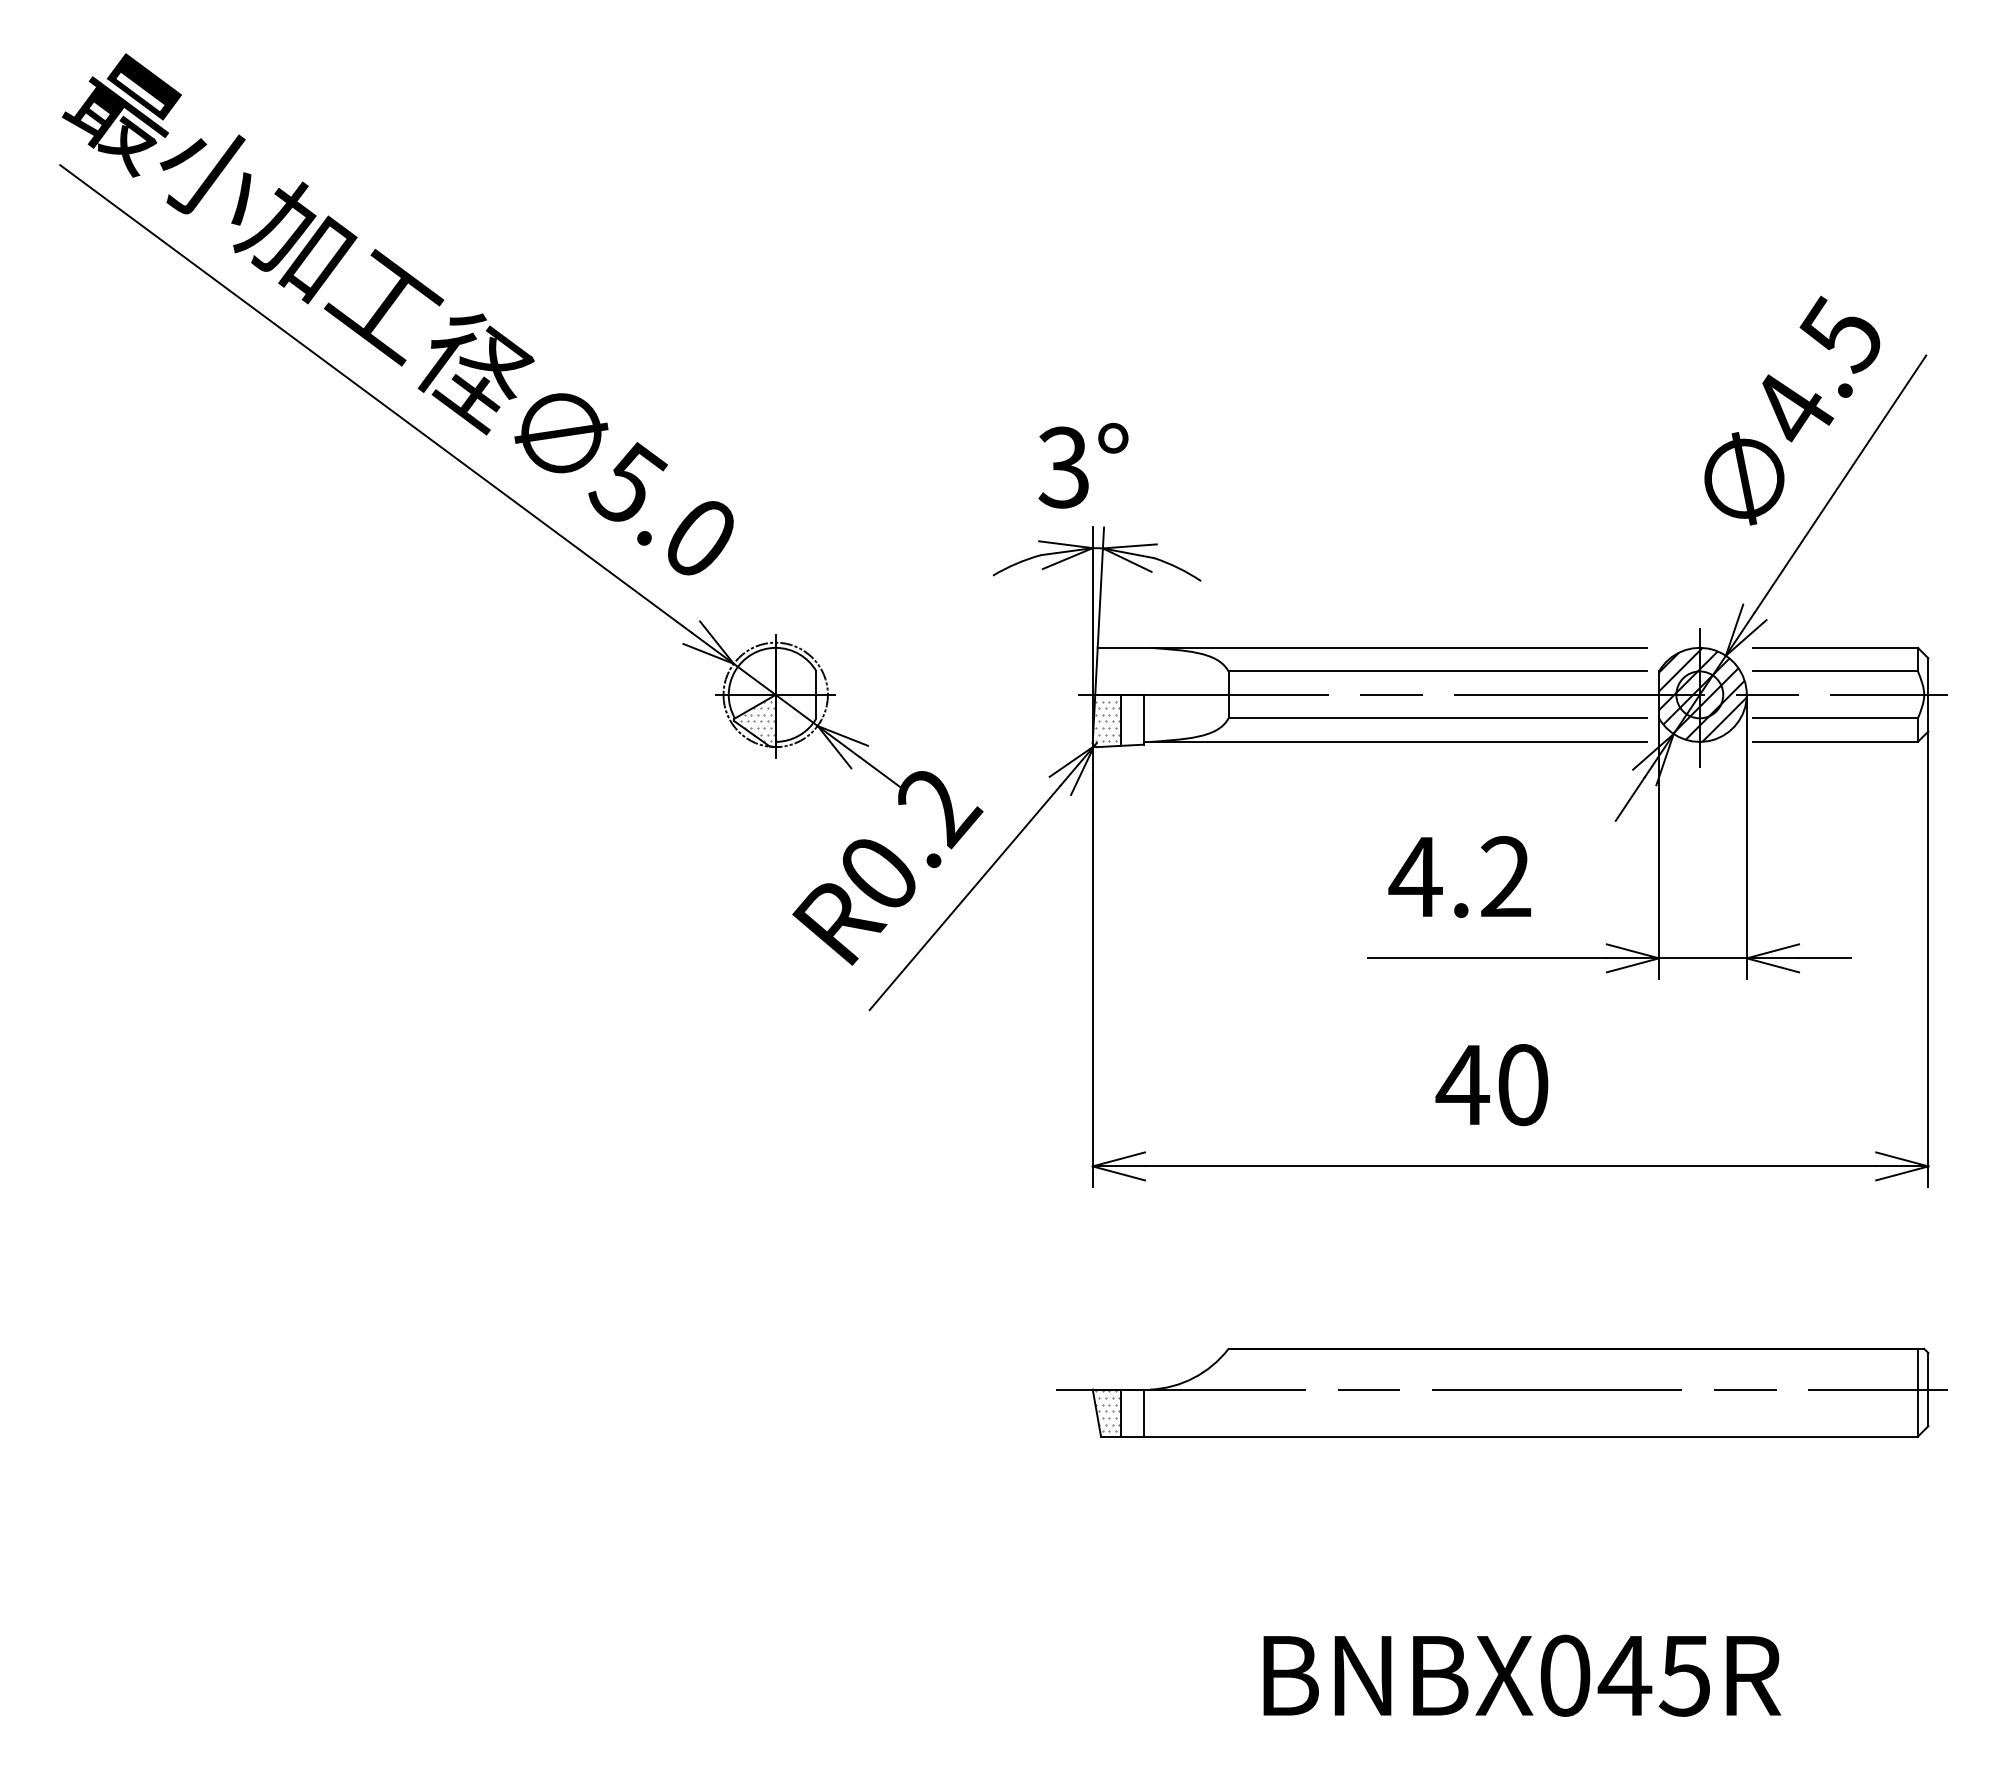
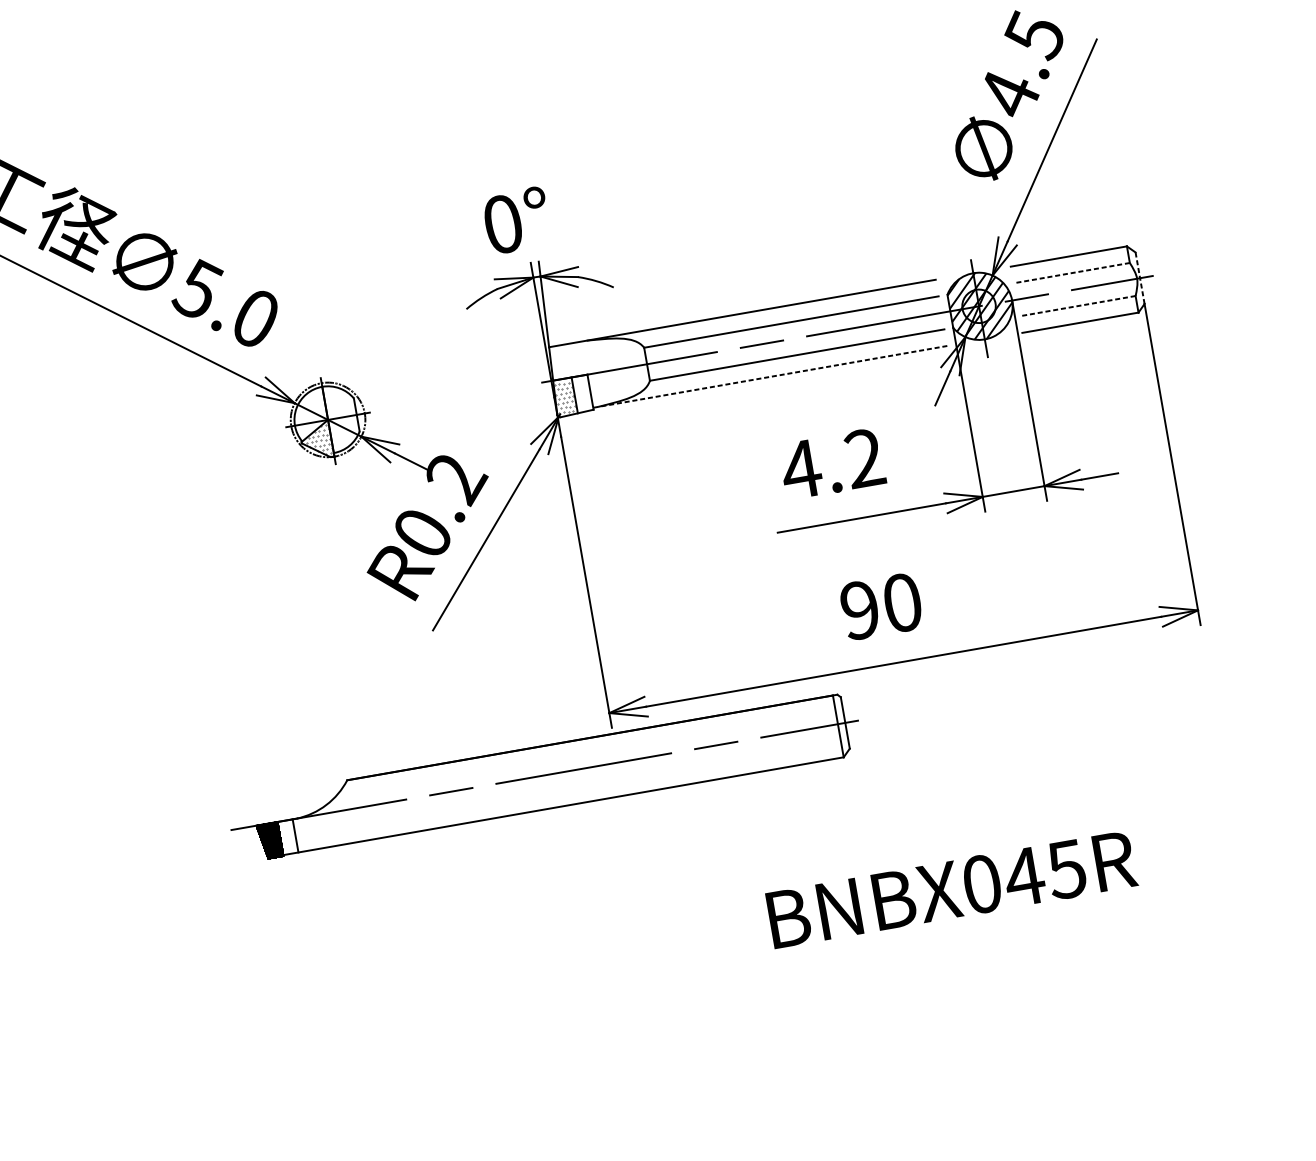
text: (1063, 467) -> (502, 224), 3° -> 0°
line: (1835, 671) -> (1071, 273), solid -> dashed
line: (1928, 694) -> (1140, 277), solid -> dashed
line: (1835, 718) -> (1077, 306), solid -> dashed
line: (1394, 741) -> (769, 376), solid -> dashed
text: (1462, 1085) -> (859, 610), 40 -> 90
part: (1501, 1392) -> (544, 777), moved
text: (1522, 1675) -> (952, 889), moved

